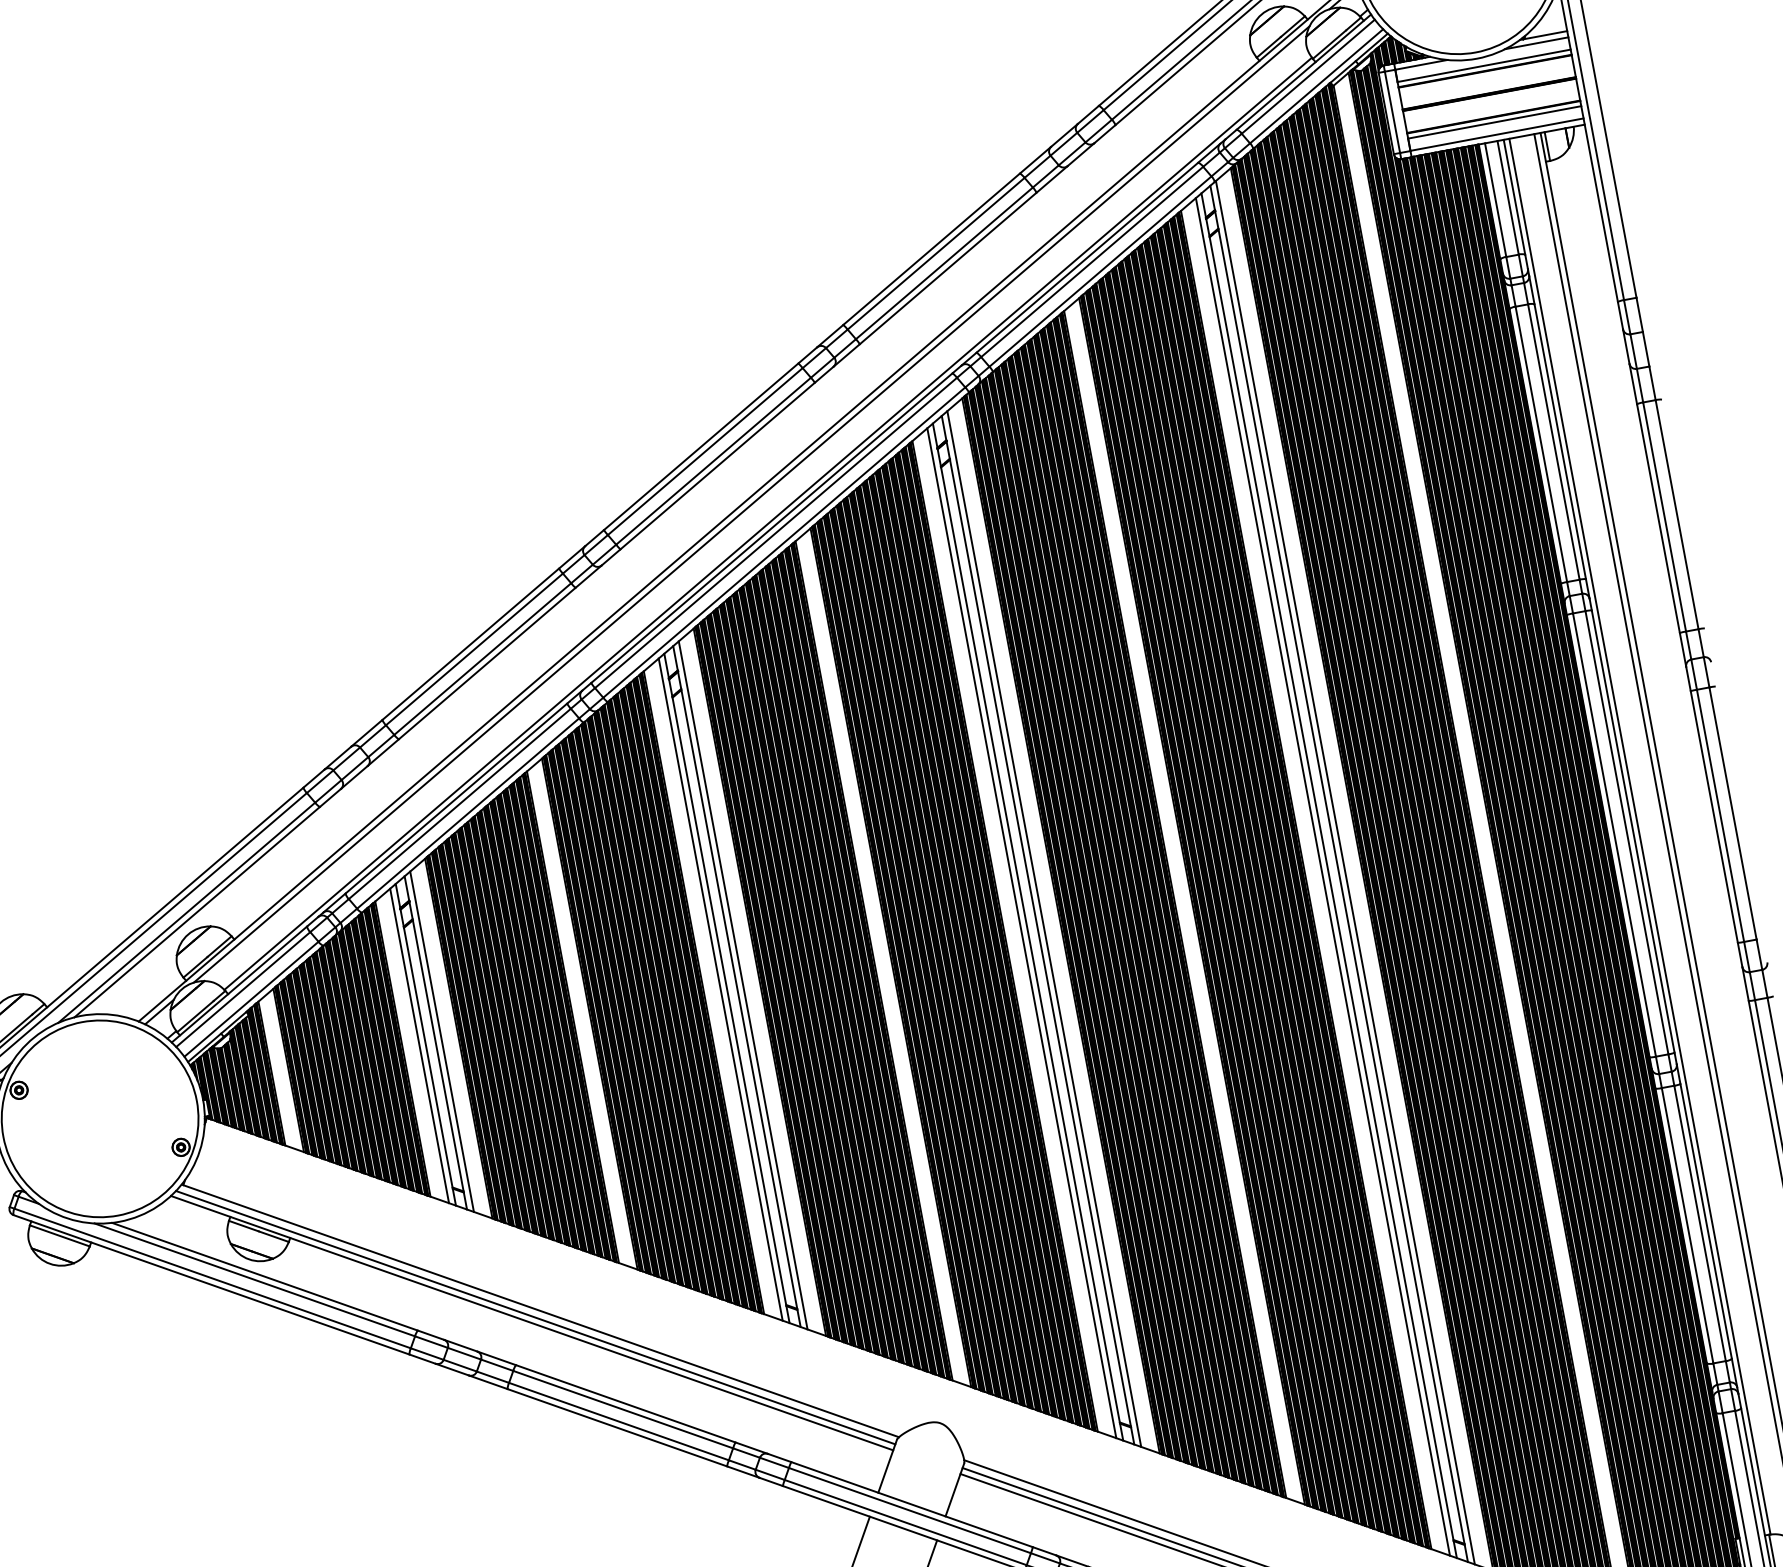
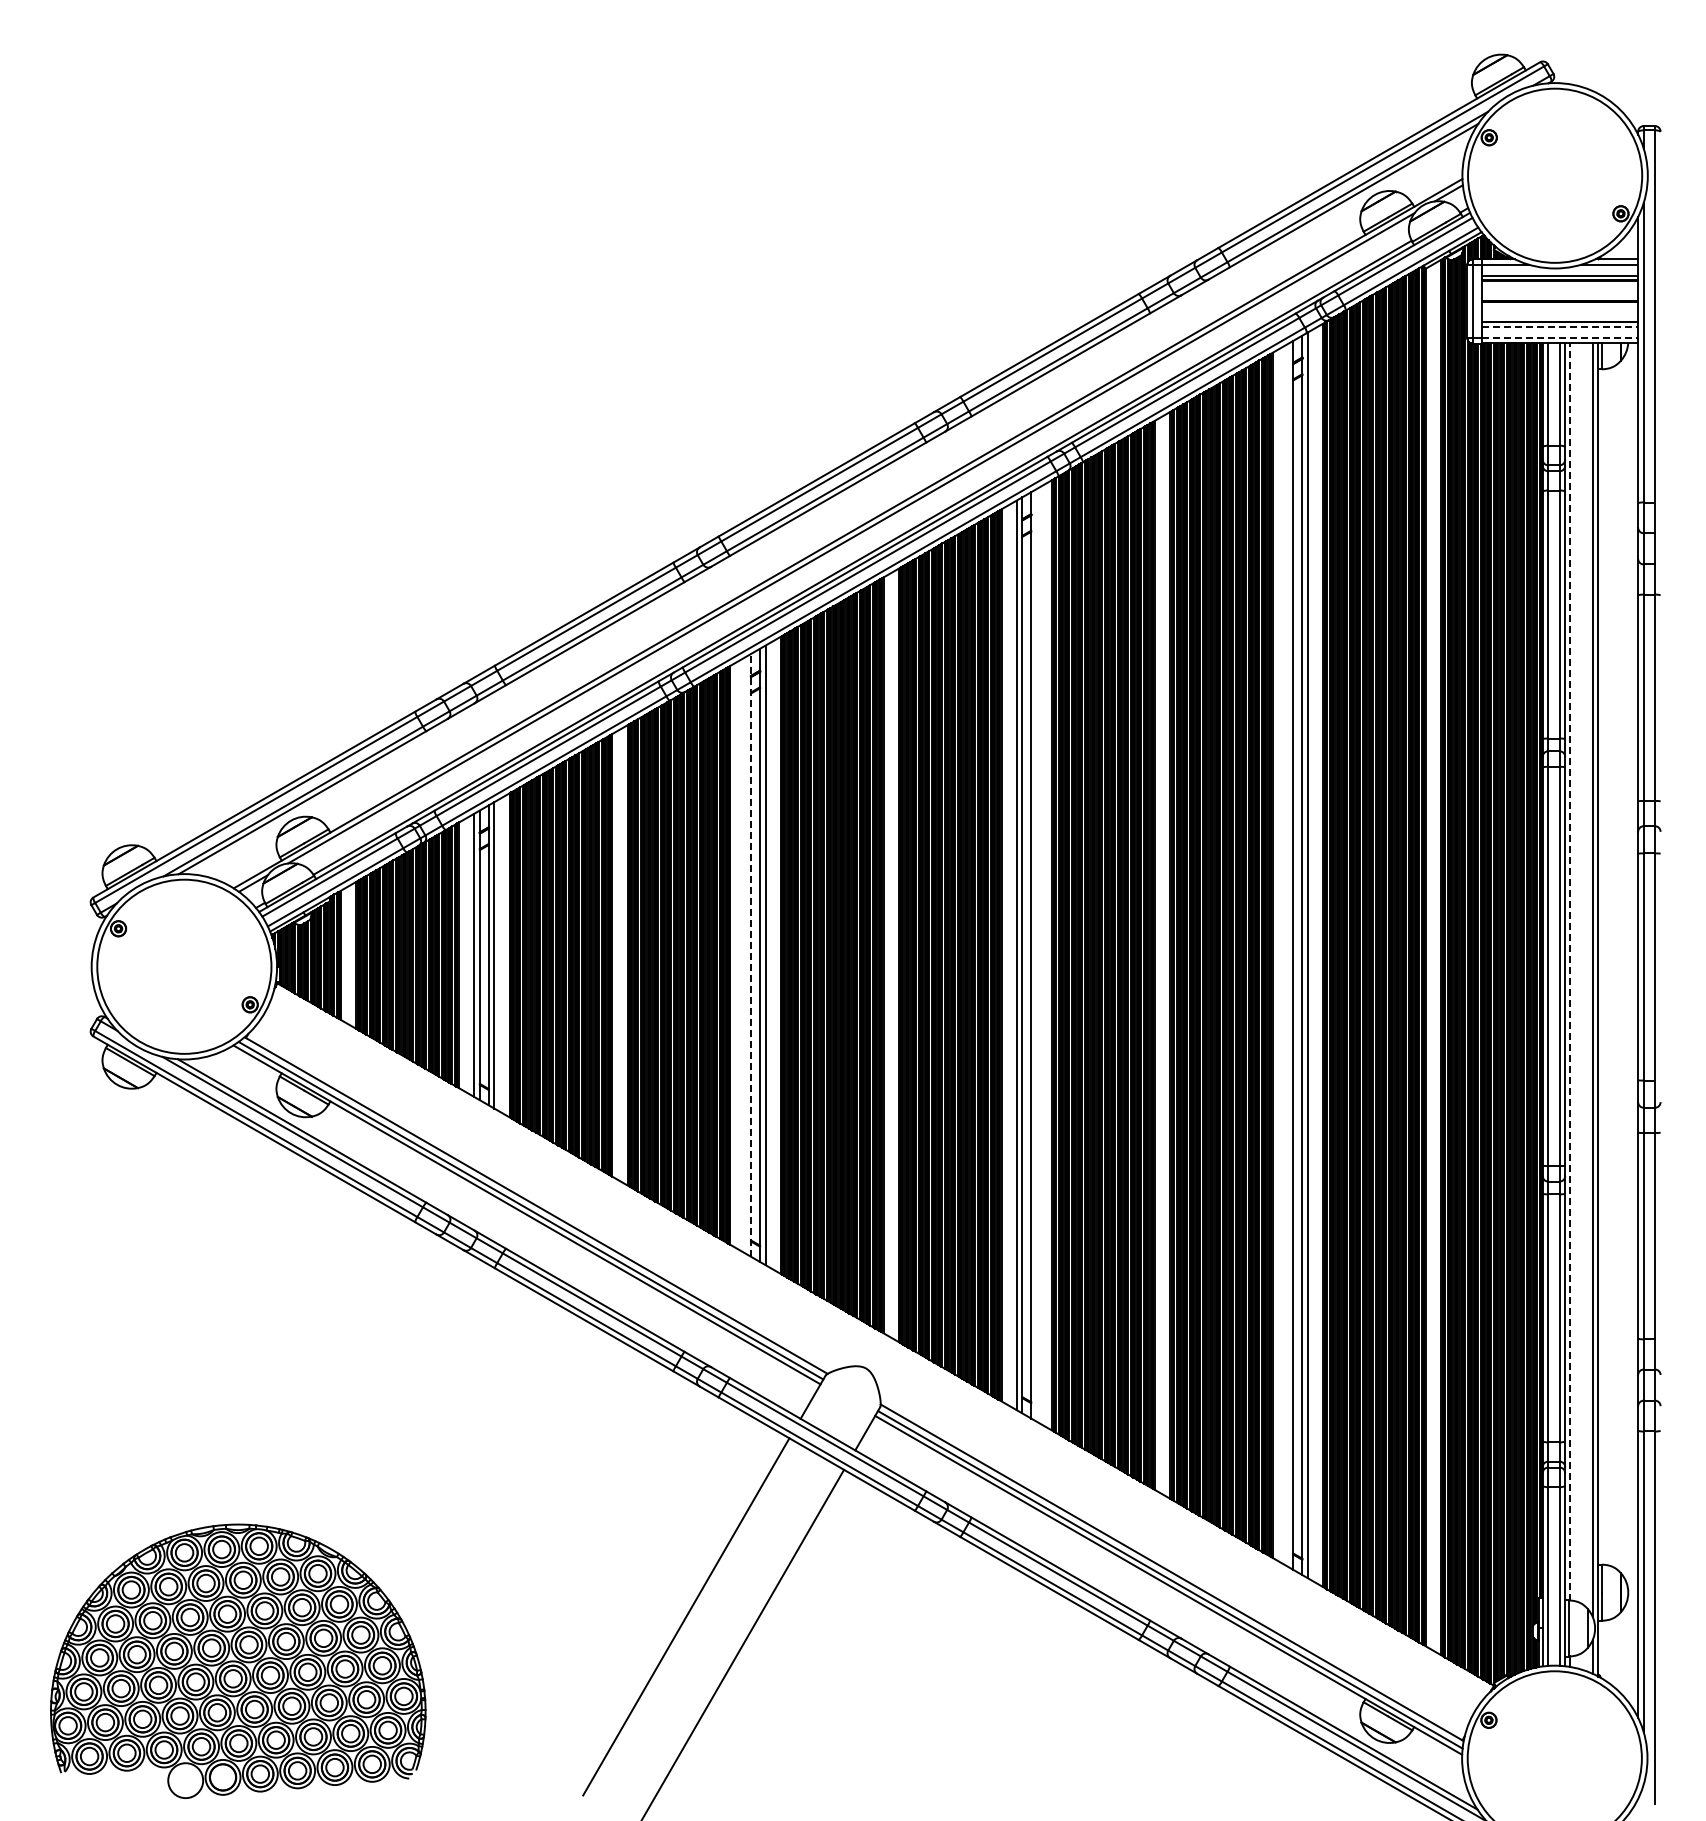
line: (1495, 122) -> (1560, 326), solid -> dashed
line: (1497, 134) -> (1560, 337), solid -> dashed
line: (1640, 836) -> (1570, 971), solid -> dashed
line: (1322, 877) -> (1287, 955), removed
line: (1043, 928) -> (1036, 954), removed
line: (727, 987) -> (751, 954), solid -> dashed
line: (720, 989) -> (745, 955), removed

